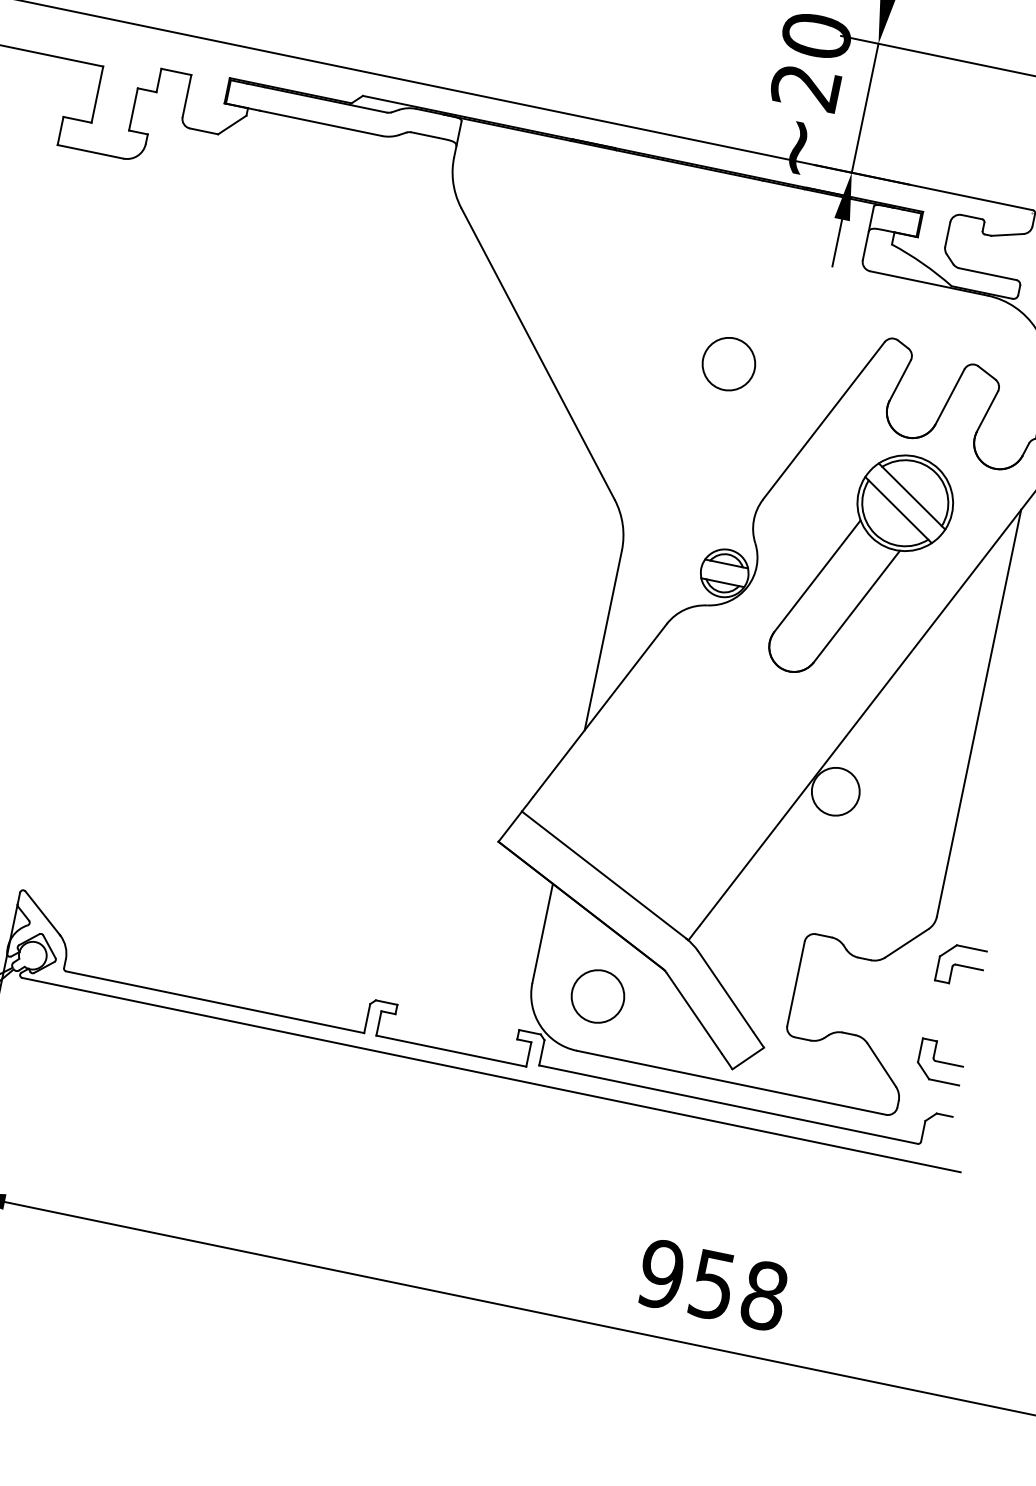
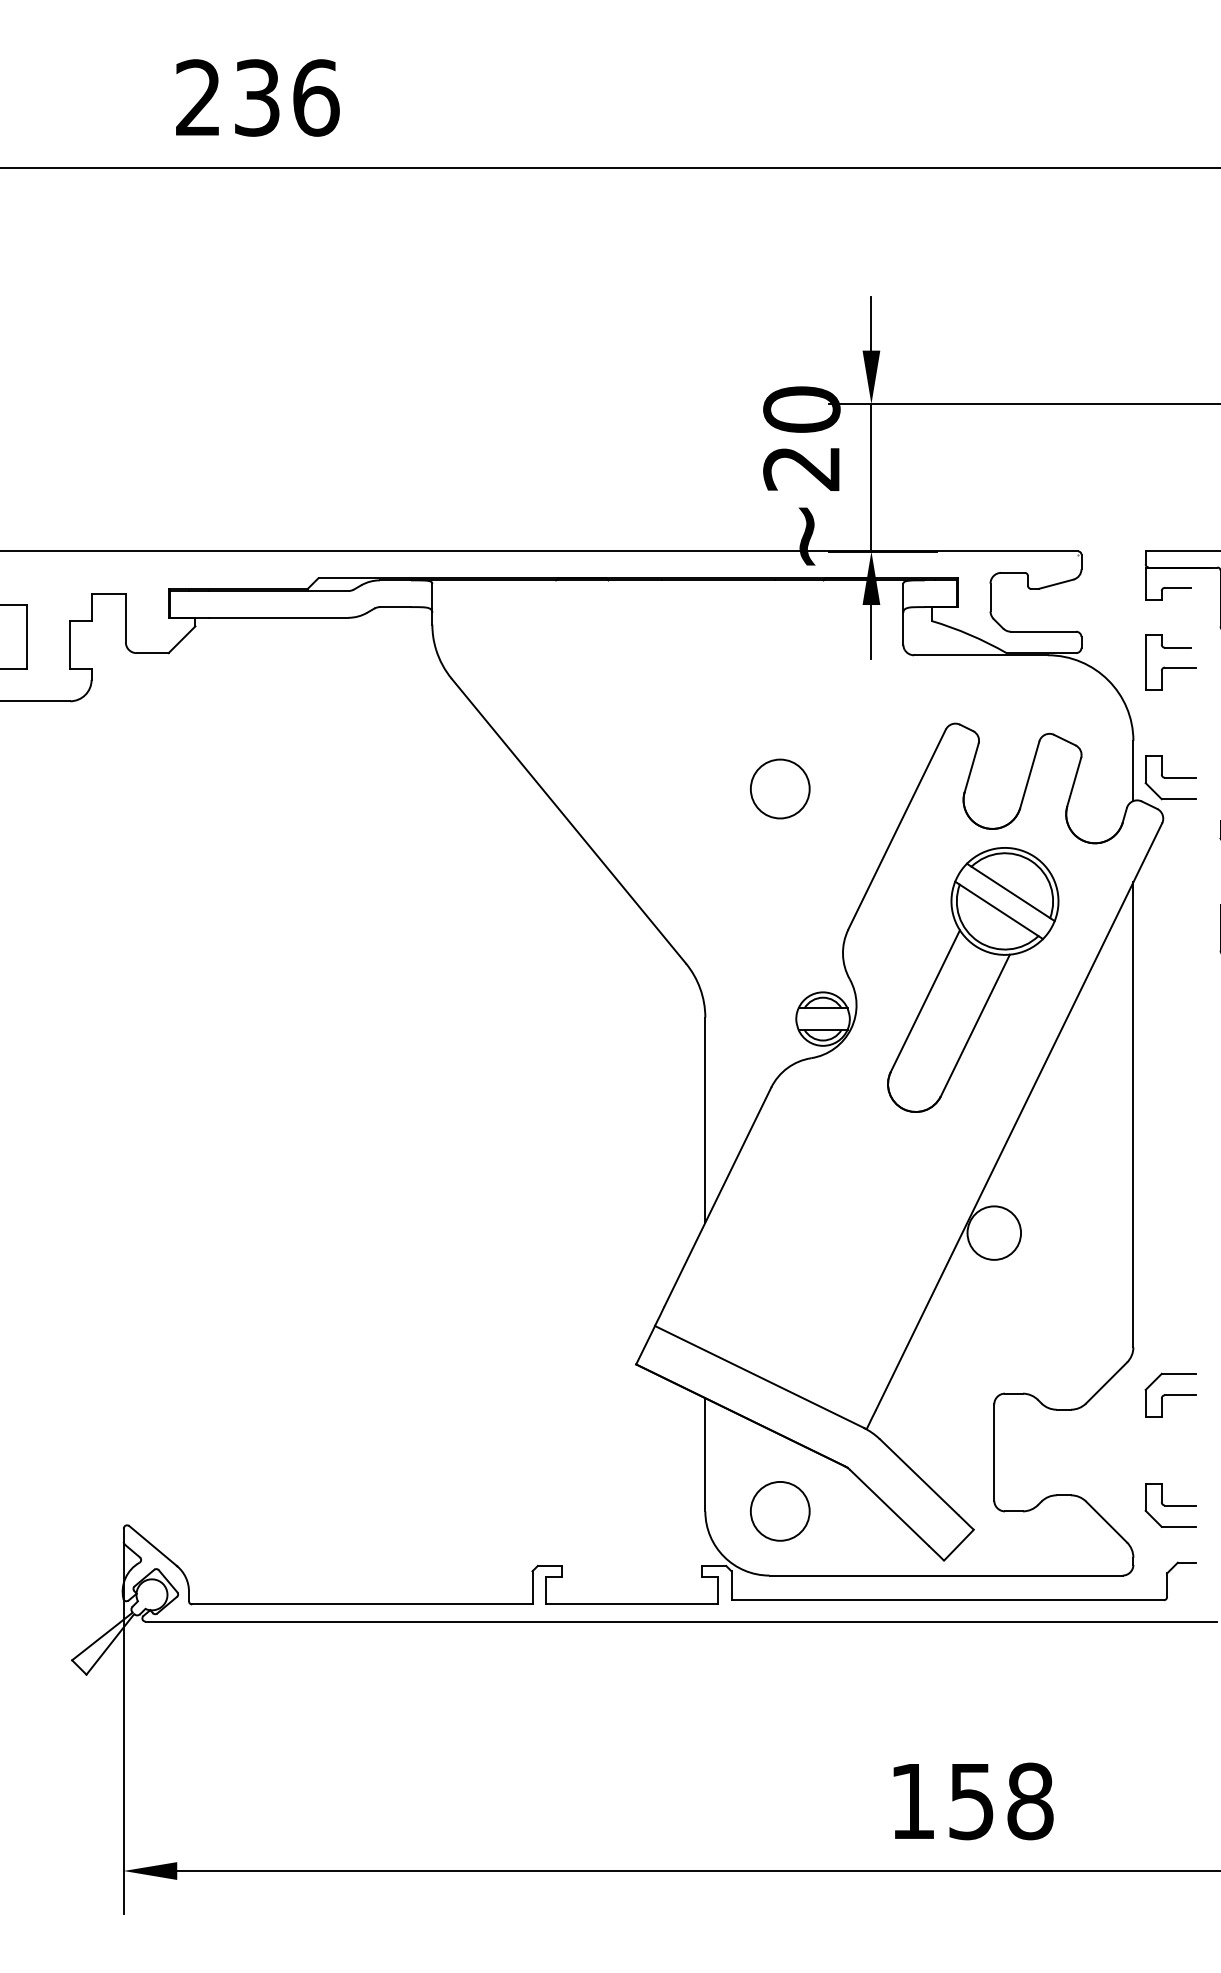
text: (661, 1274) -> (912, 1801), 958 -> 158

